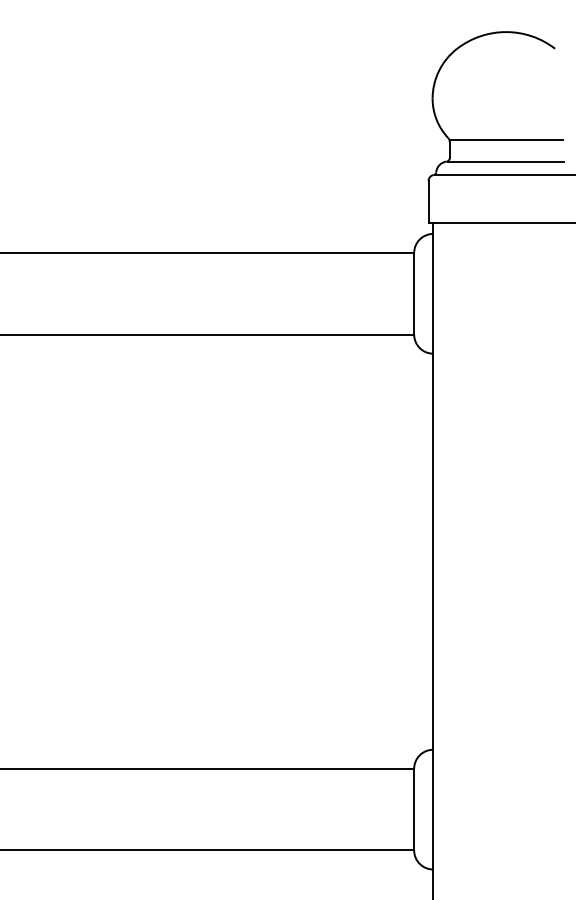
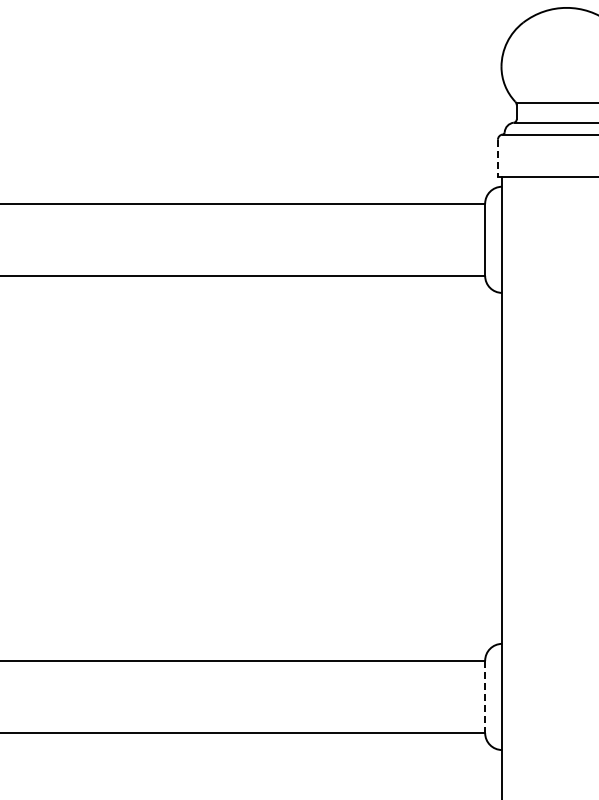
line: (428, 202) -> (497, 158), solid -> dashed
line: (414, 810) -> (485, 697), solid -> dashed

